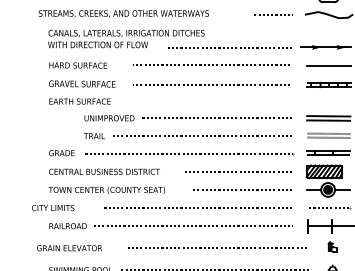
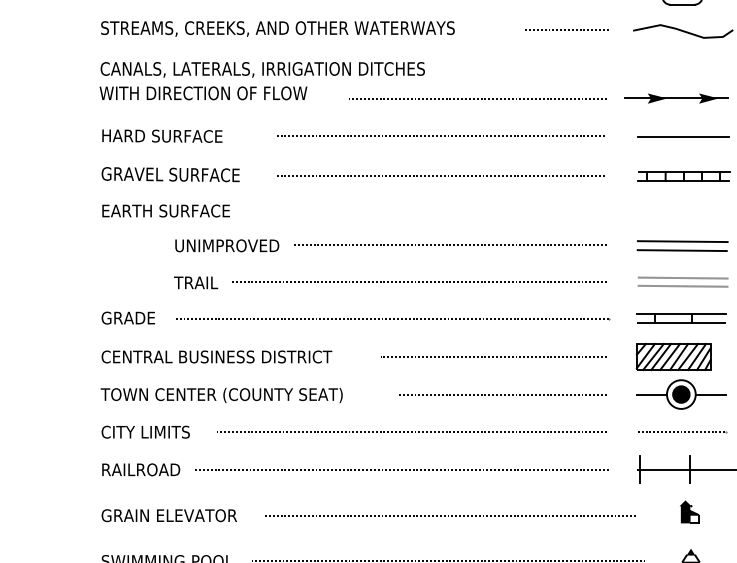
text: (123, 13) -> (277, 28), moved
text: (53, 208) -> (146, 433), moved
text: (69, 248) -> (169, 516), moved

